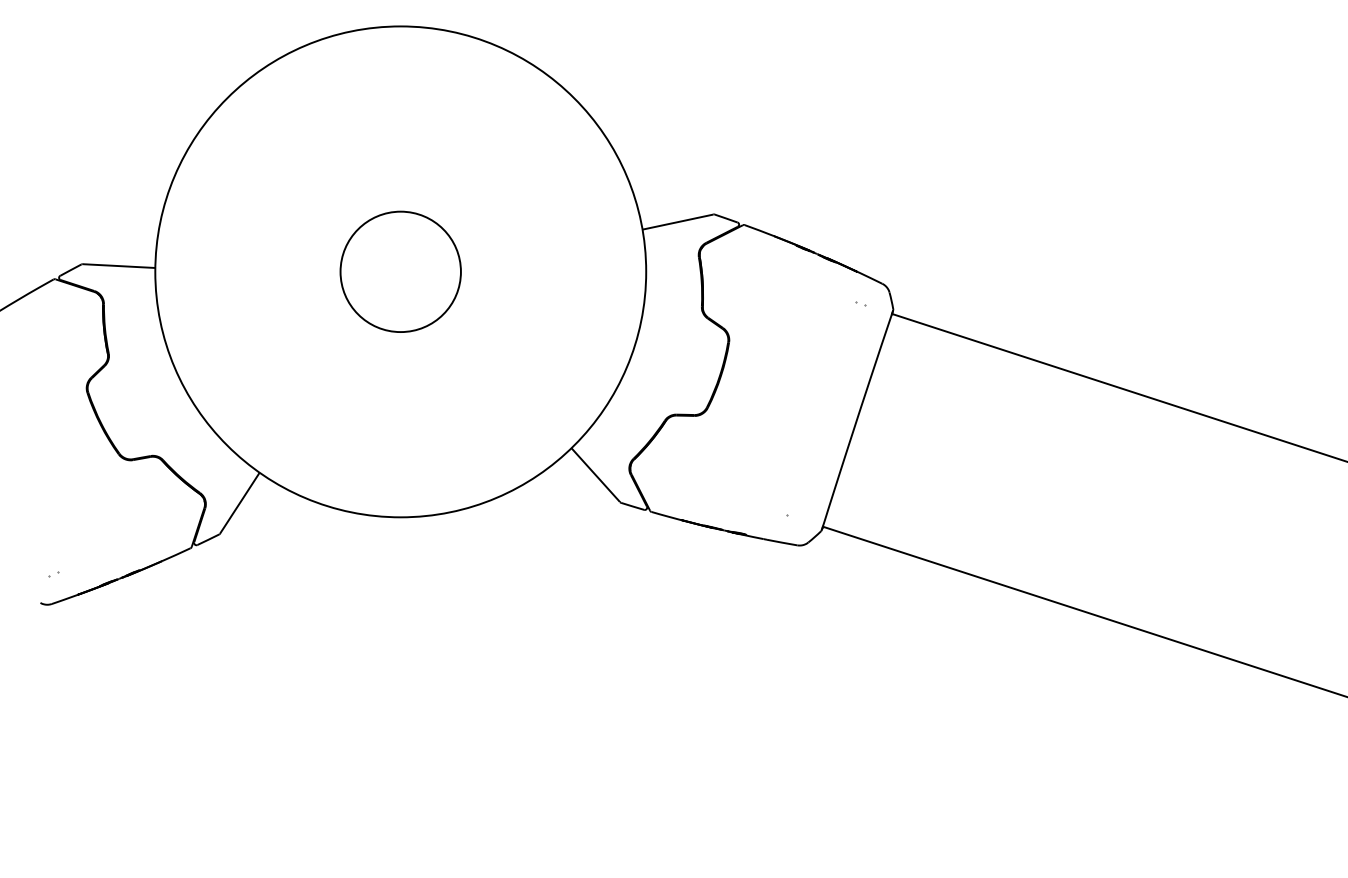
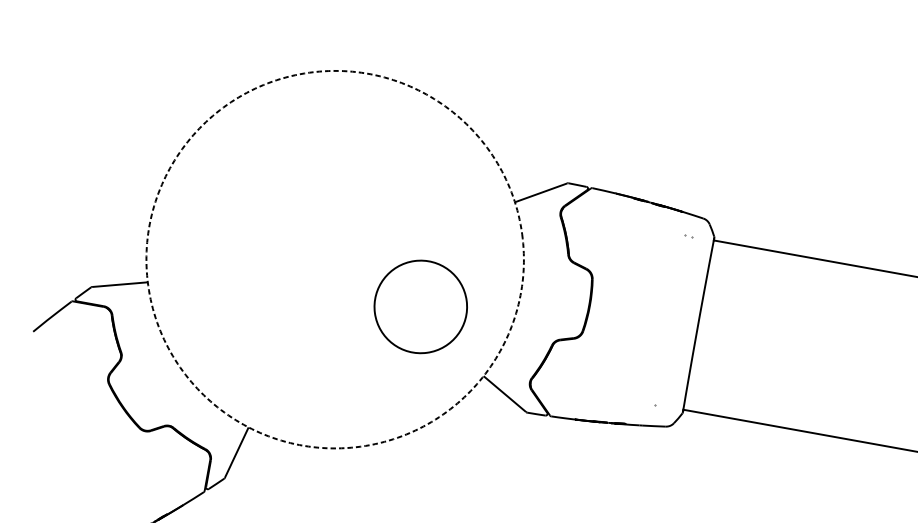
circle: (400, 271) -> (334, 259), solid -> dashed
circle: (400, 271) -> (420, 306), moved

